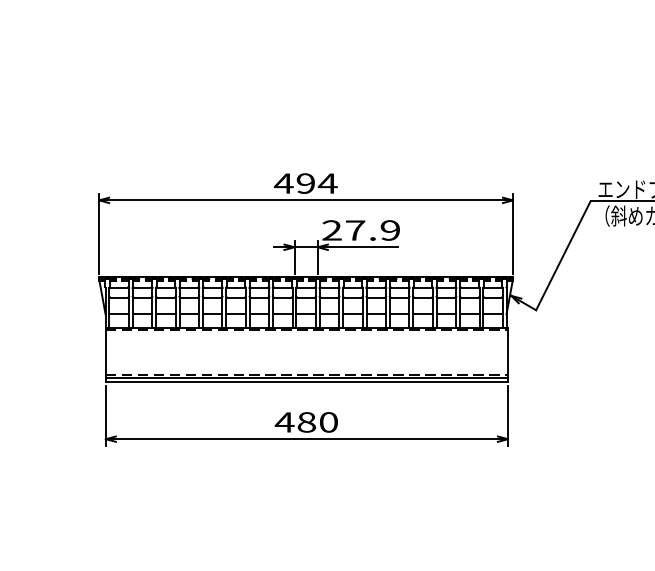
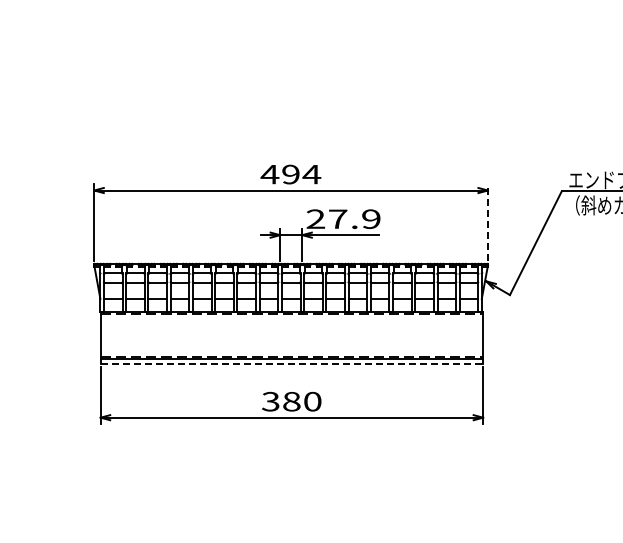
line: (512, 232) -> (487, 221), solid -> dashed
line: (307, 382) -> (292, 363), solid -> dashed
text: (284, 422) -> (270, 401), 480 -> 380

